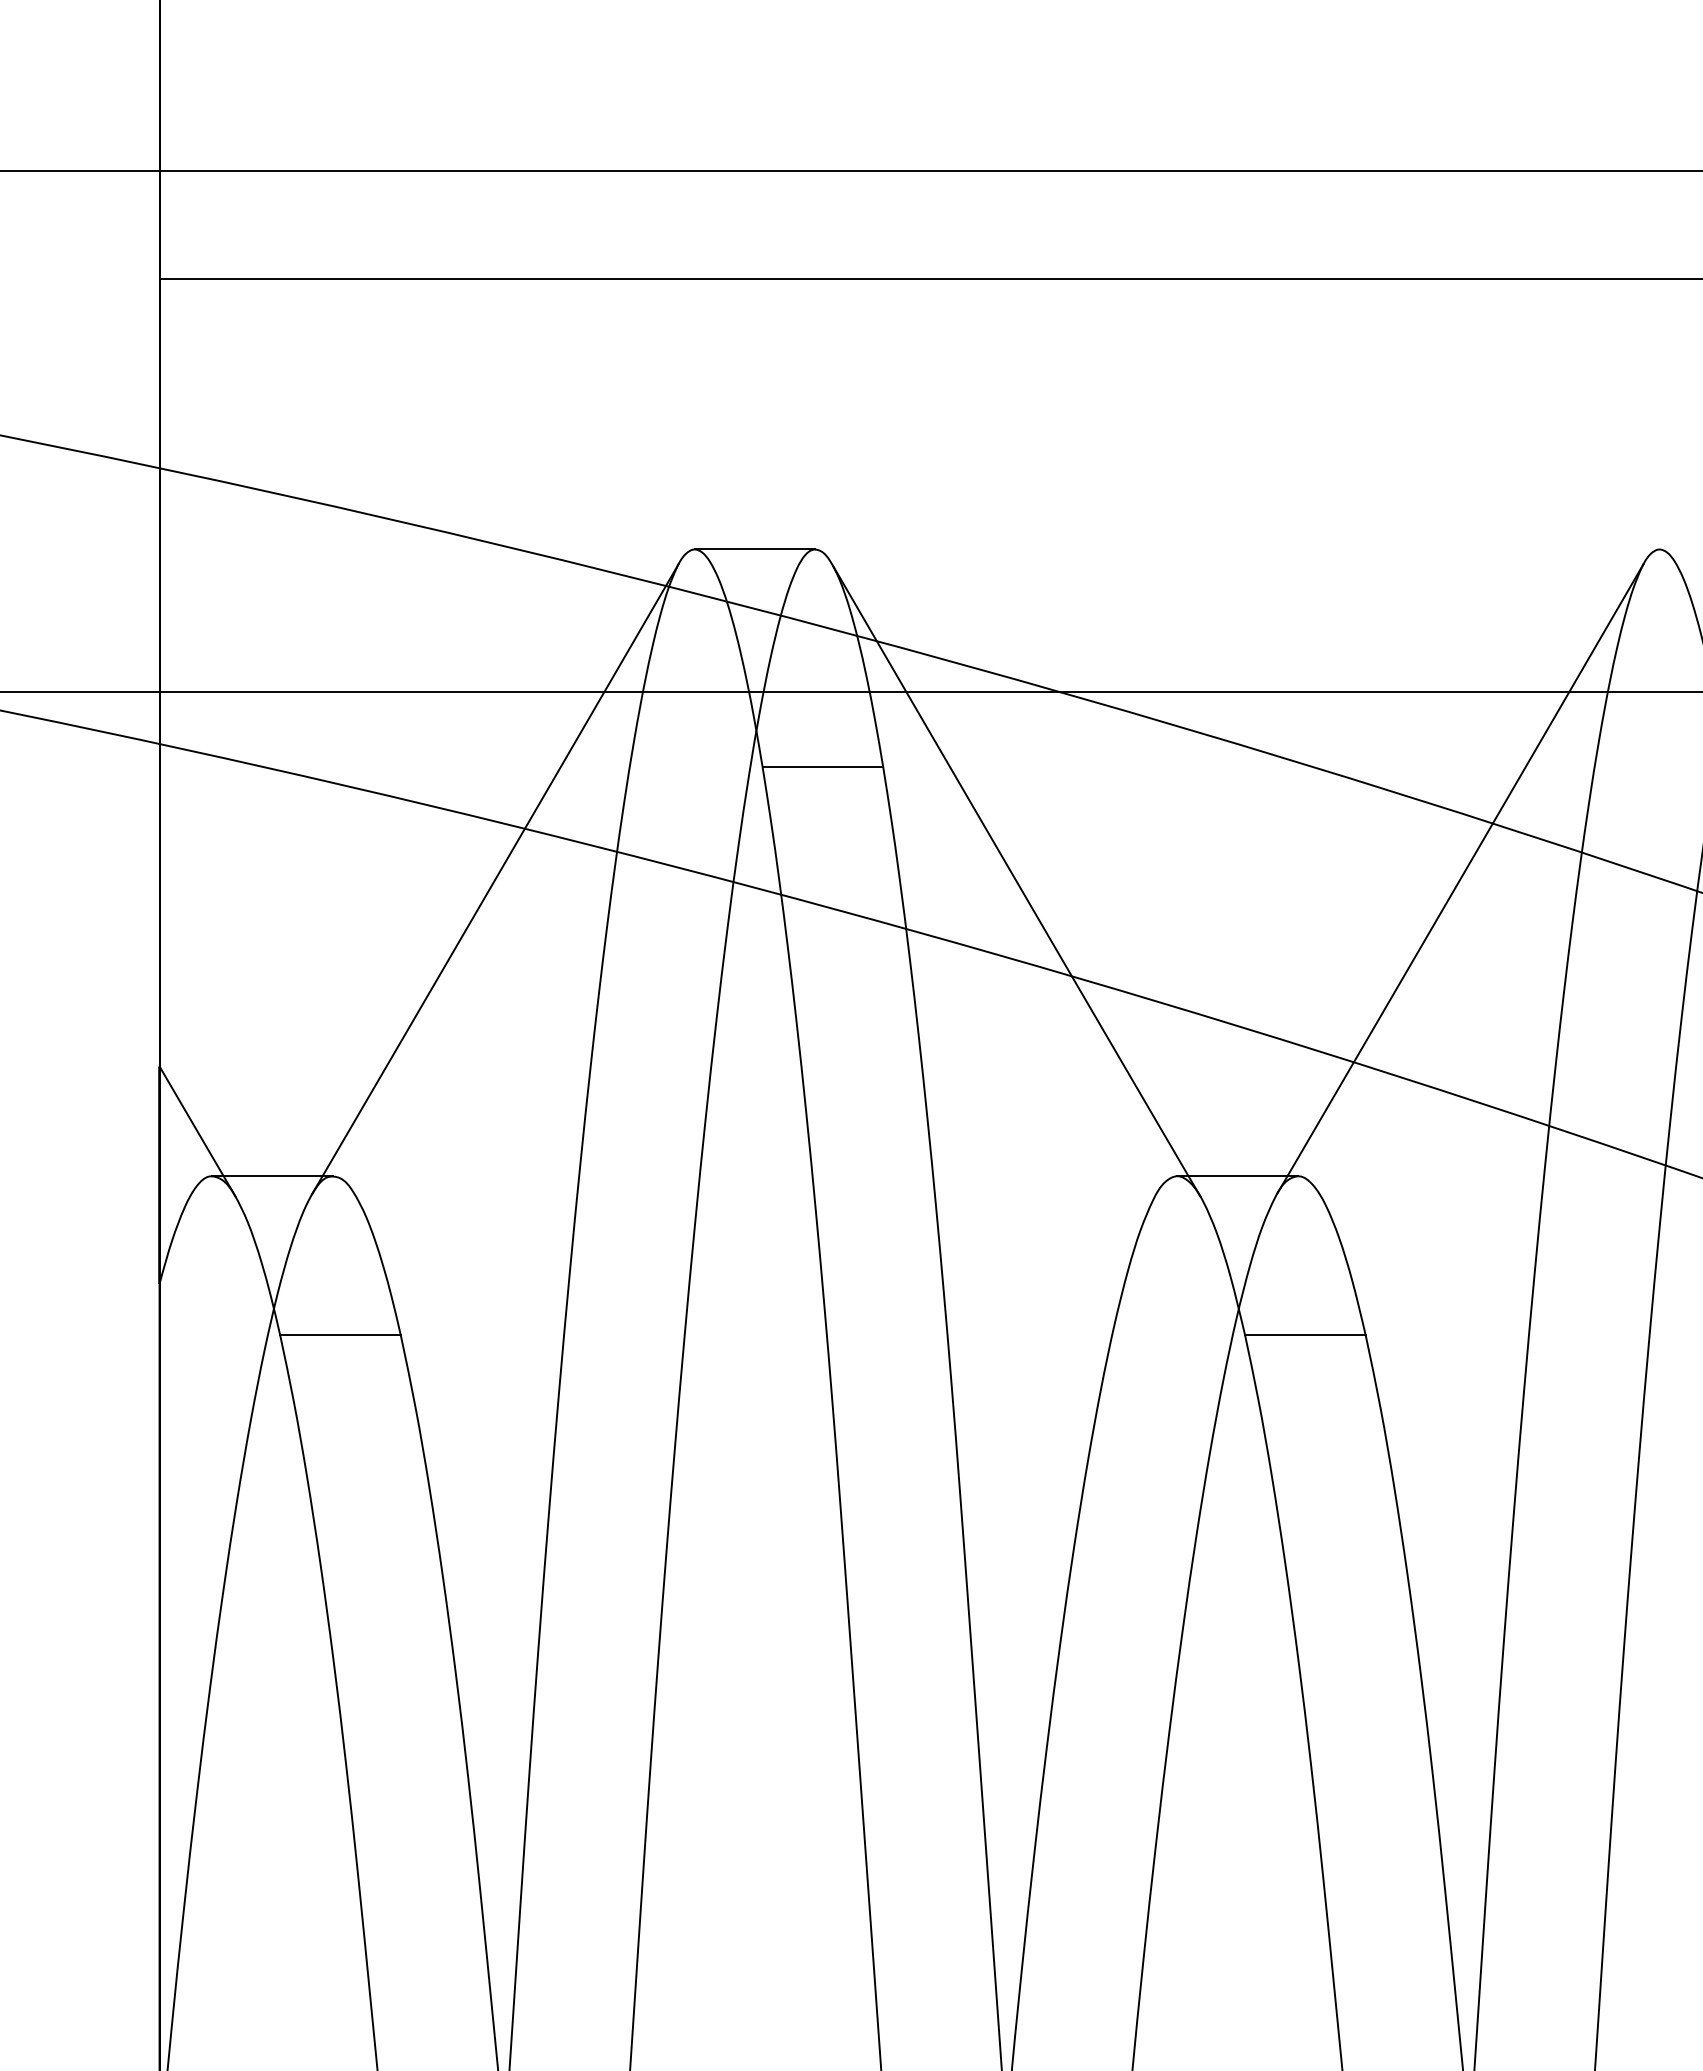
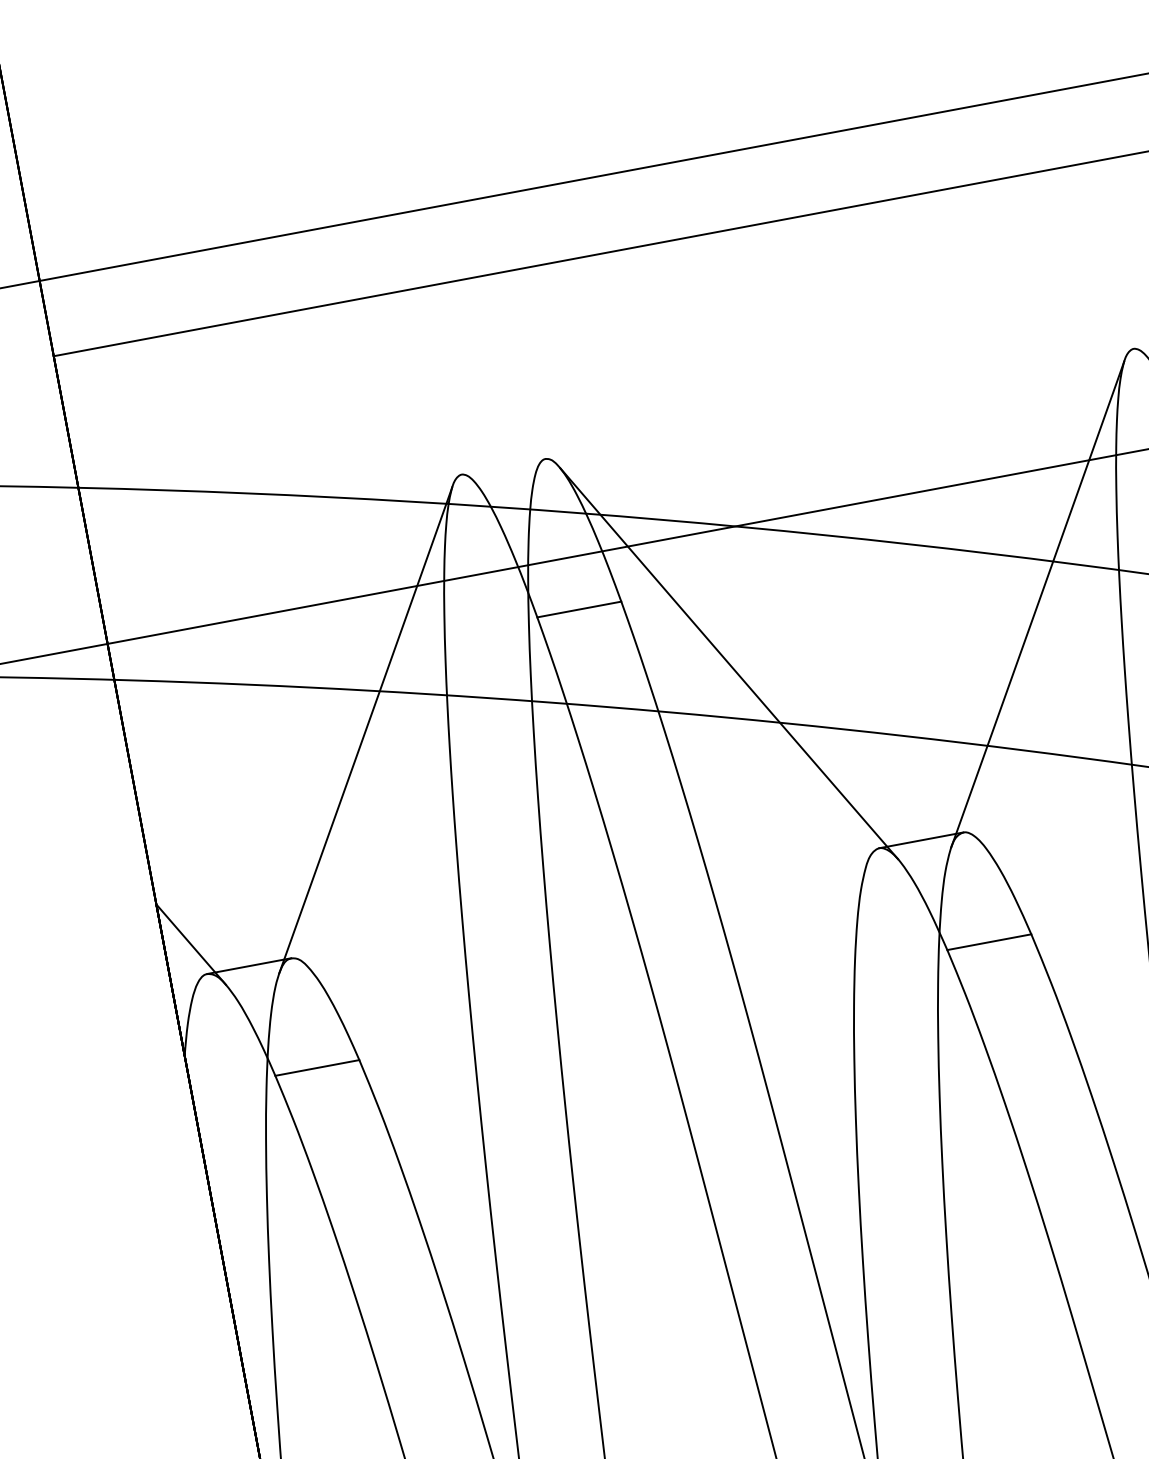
line: (754, 549) -> (503, 466), removed

